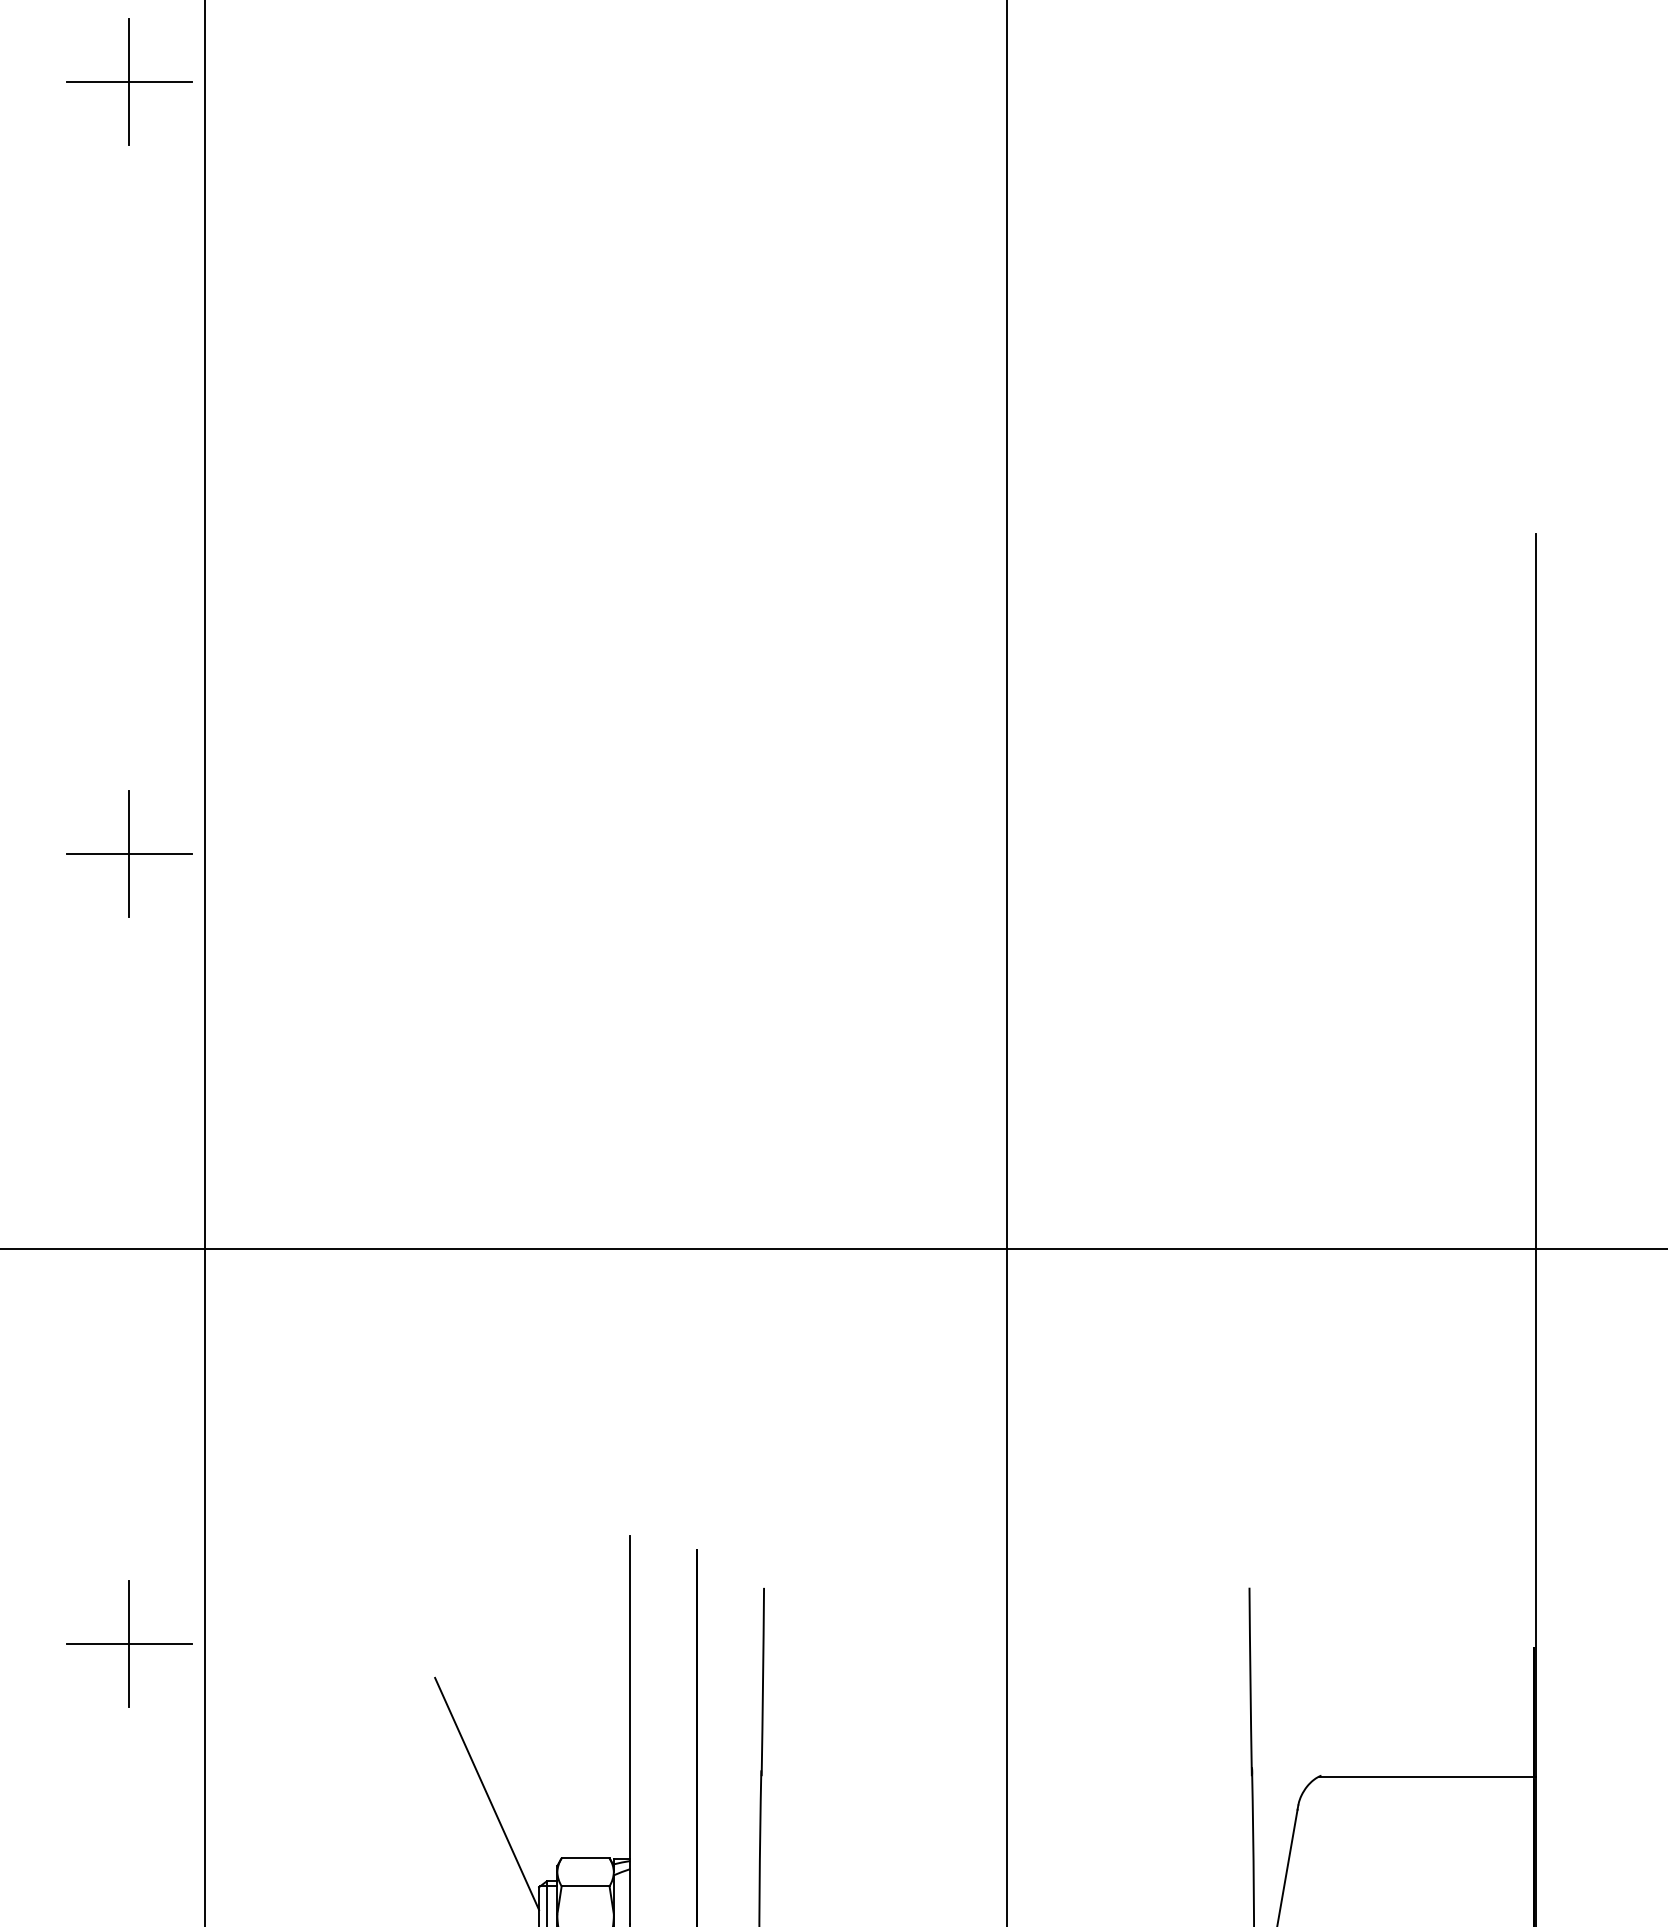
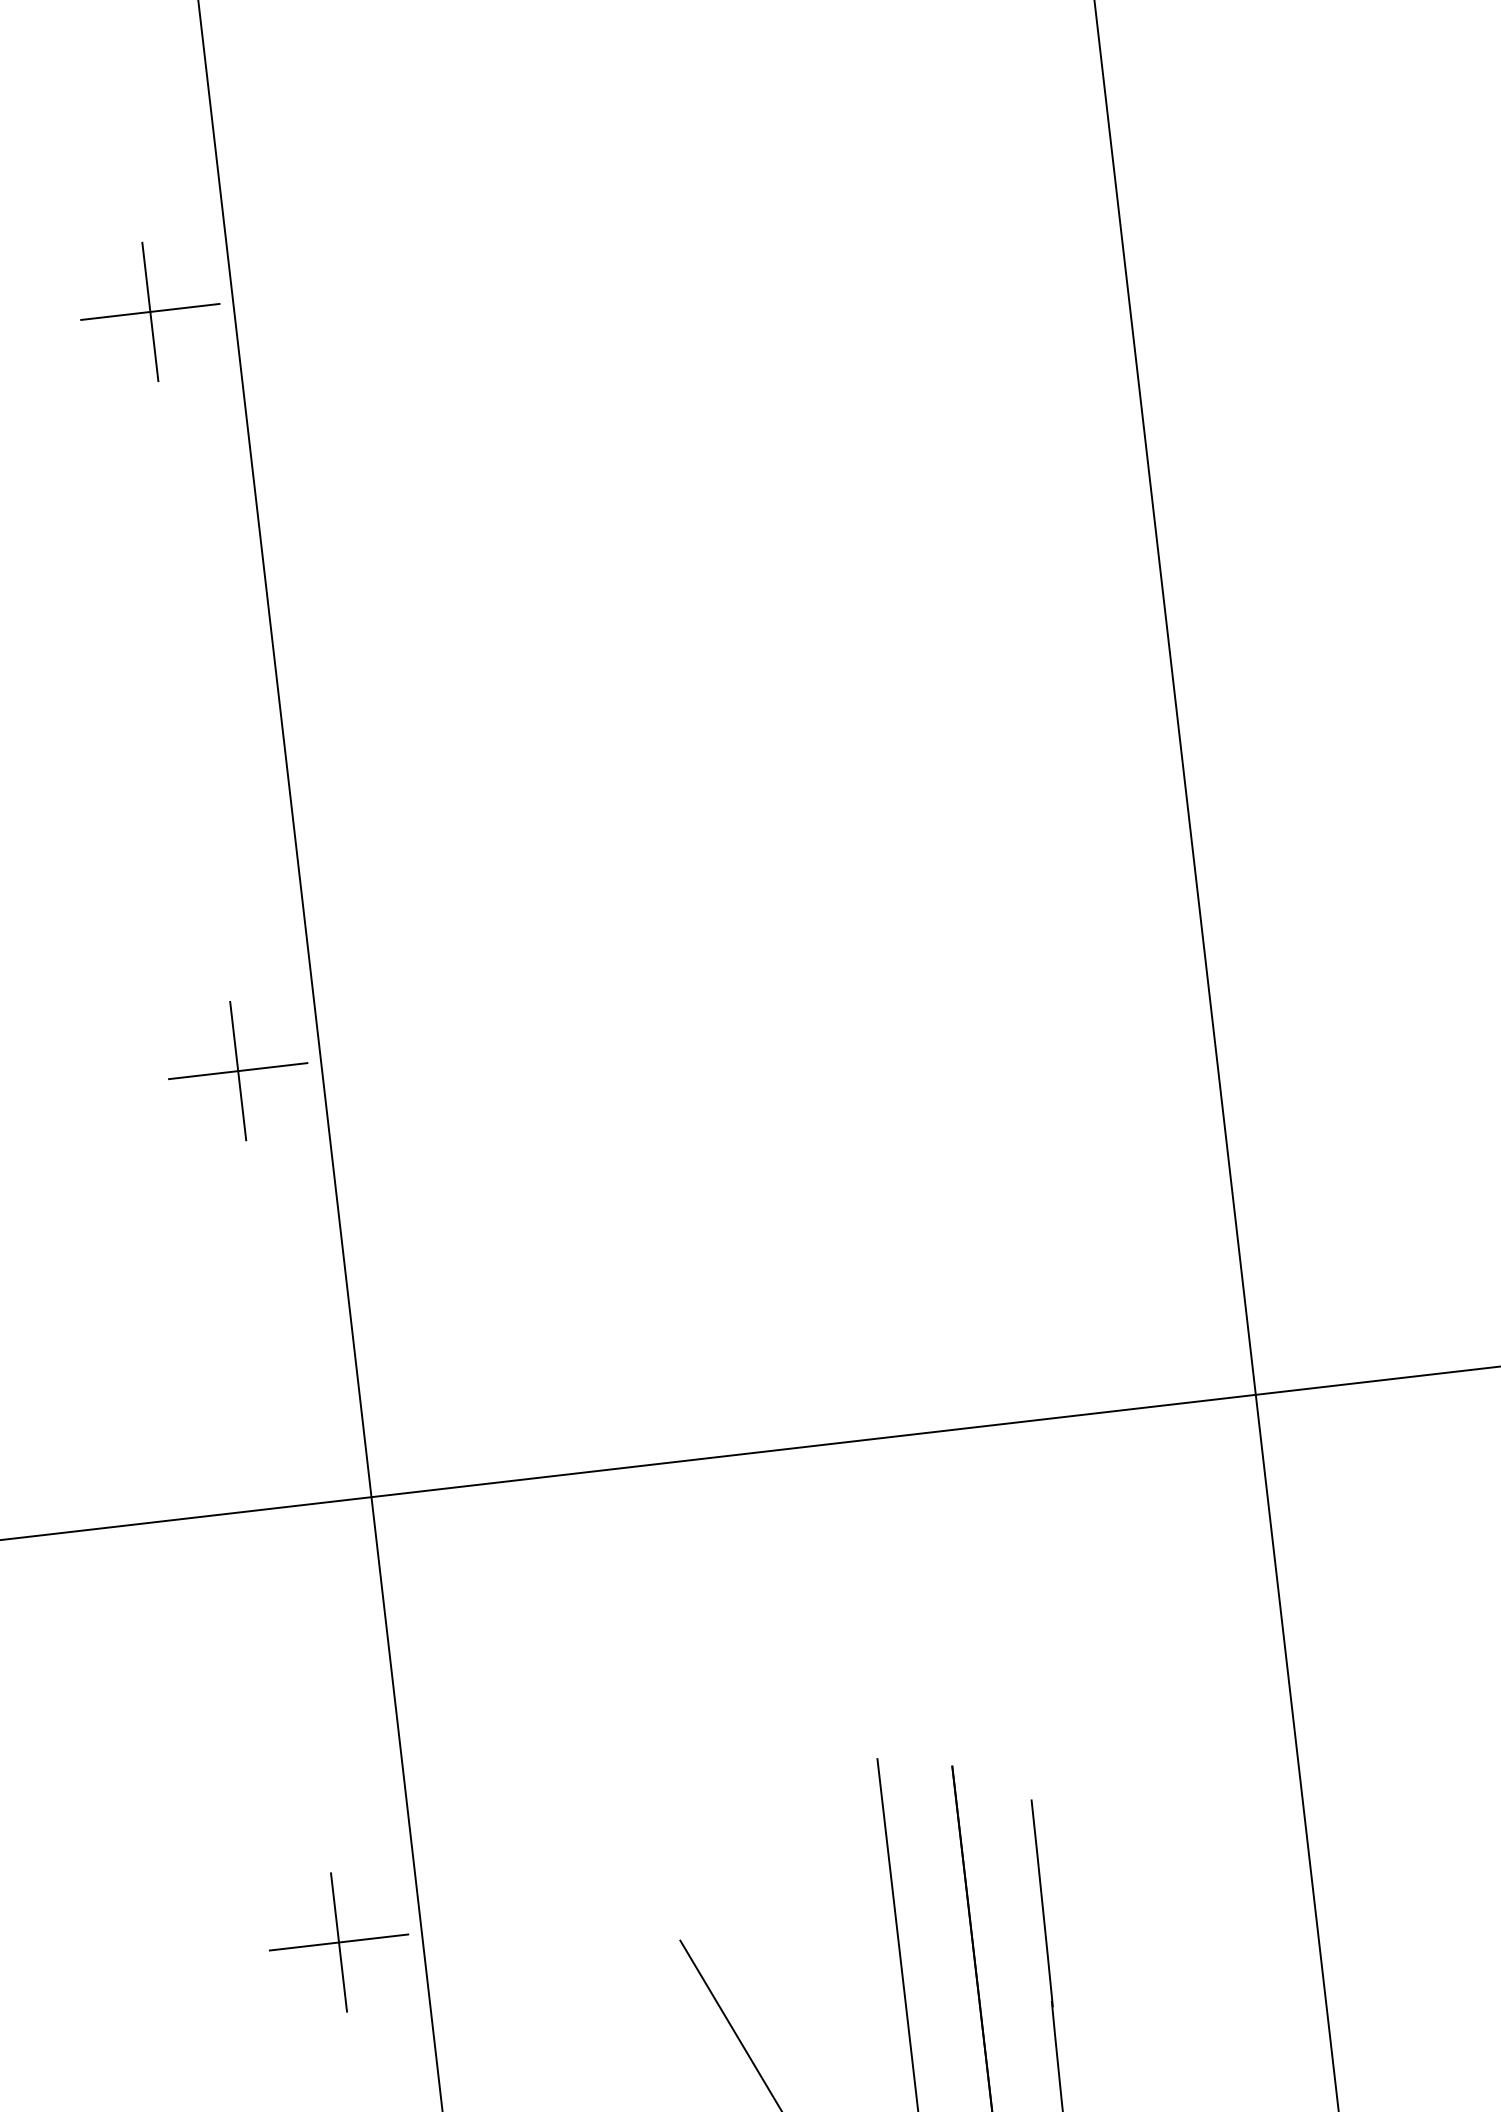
part: (129, 81) -> (150, 311), moved

